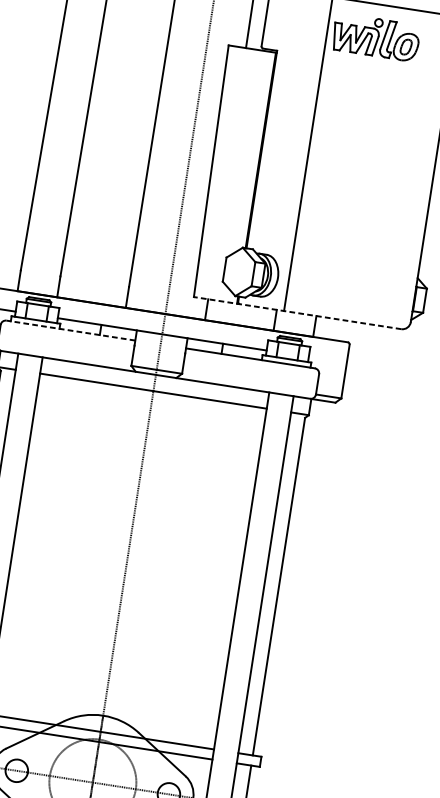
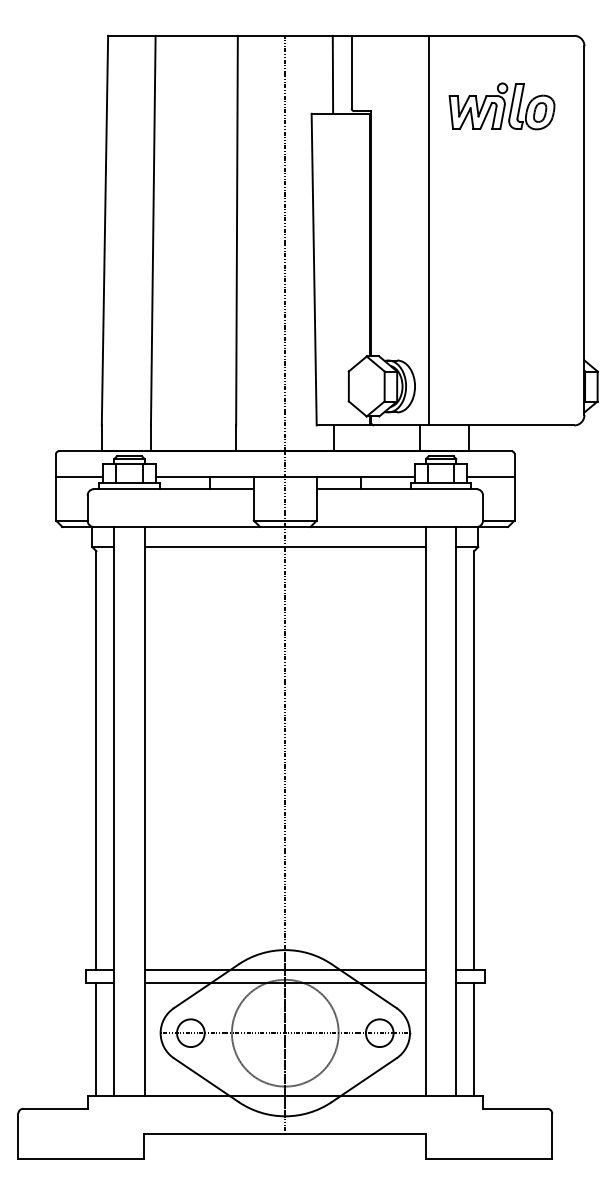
part: (375, 37) -> (501, 106), moved
line: (297, 313) -> (445, 425), dashed -> solid
line: (70, 330) -> (173, 489), dashed -> solid
line: (327, 359) -> (490, 476), added

